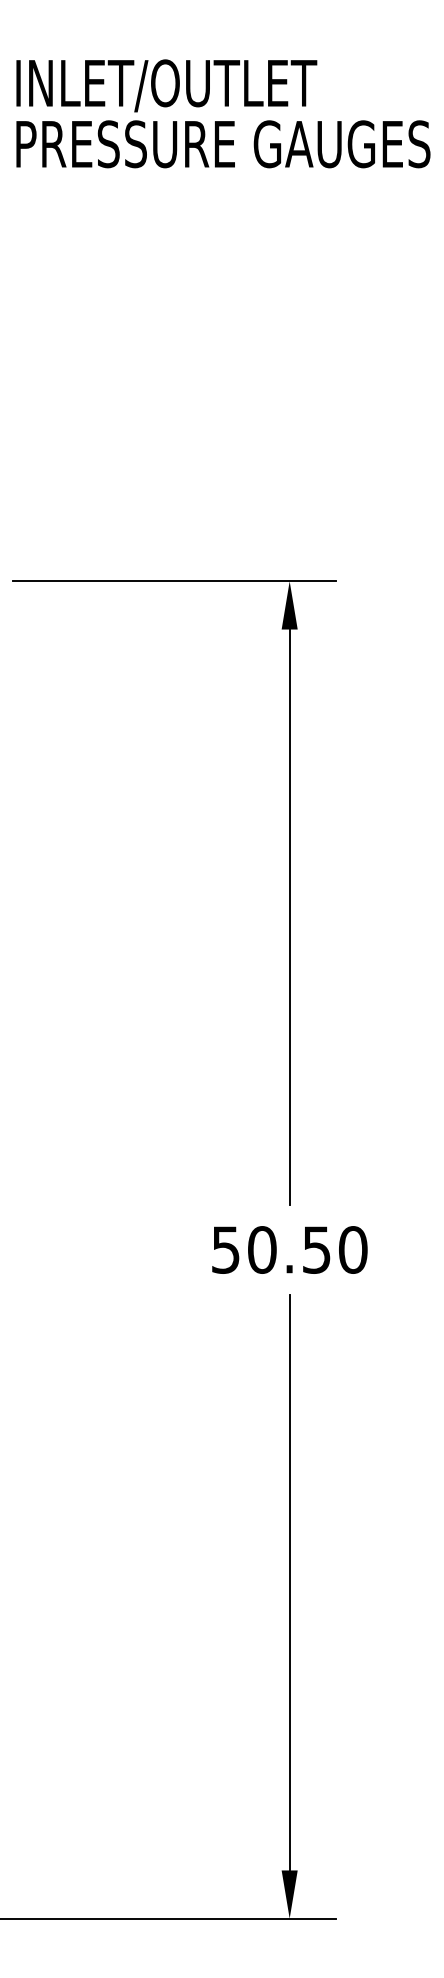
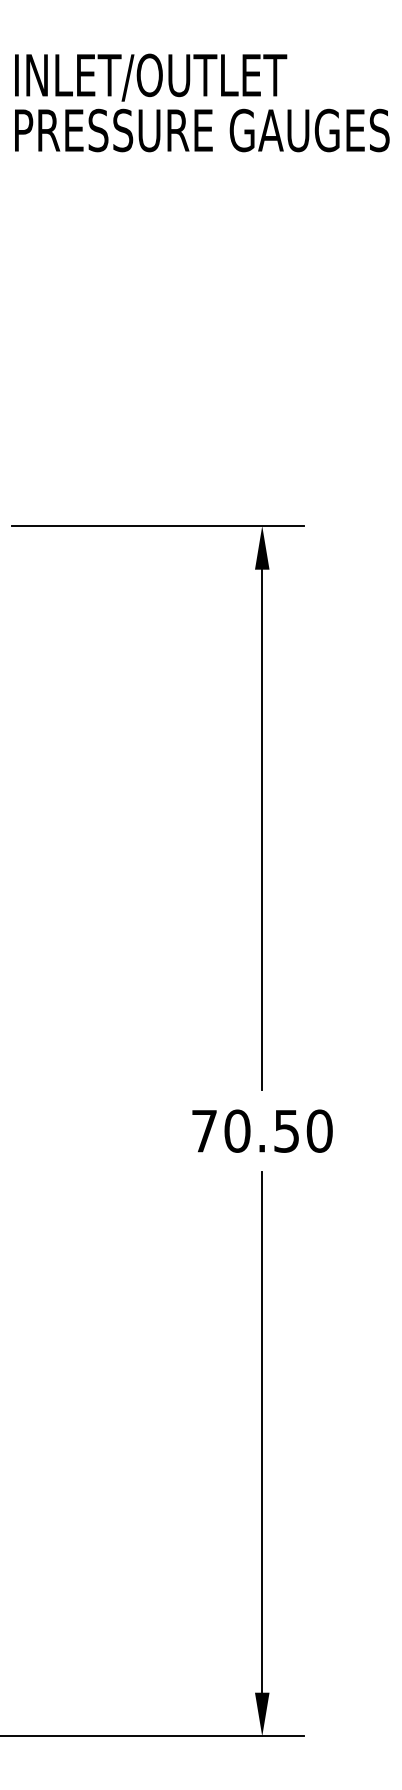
text: (225, 1249) -> (204, 1130), 50.50 -> 70.50

